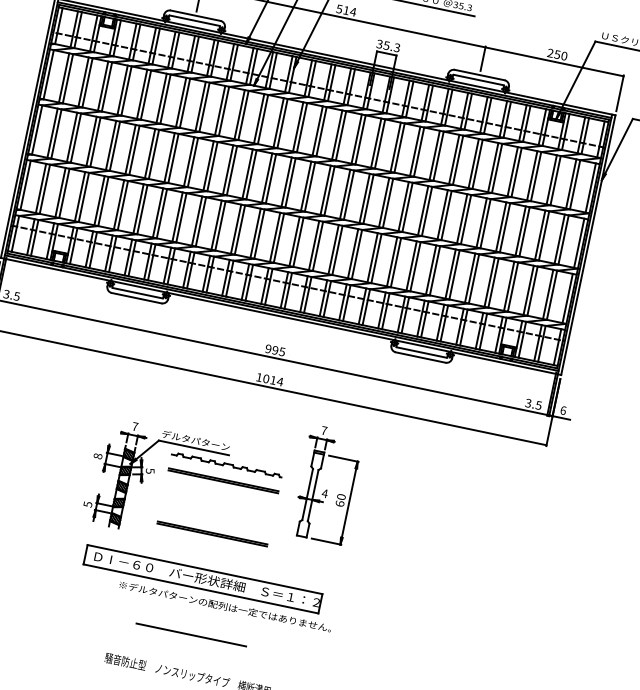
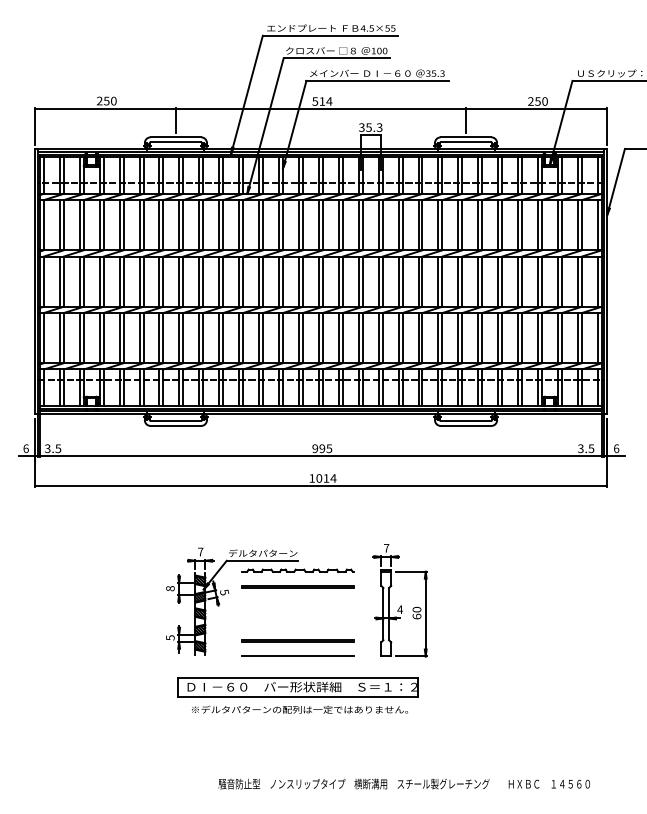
part: (326, 484) -> (399, 600), moved
text: (225, 606) -> (299, 709), moved
line: (190, 633) -> (297, 655), moved

